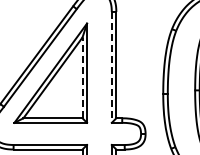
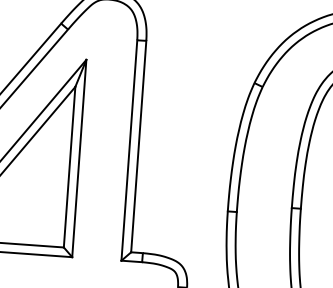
line: (111, 67) -> (128, 150), dashed -> solid
line: (82, 77) -> (69, 166), dashed -> solid

